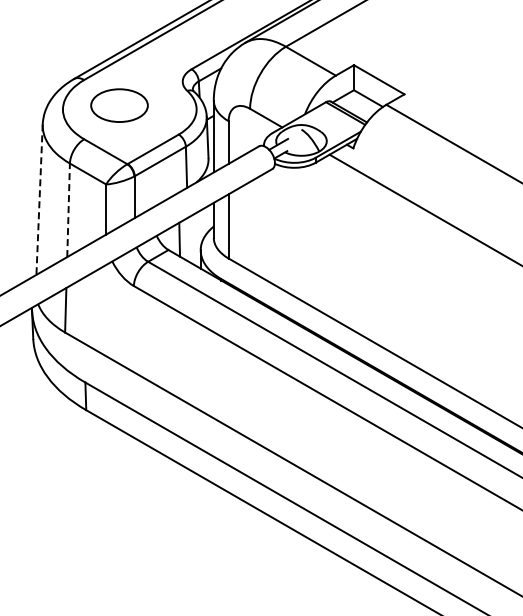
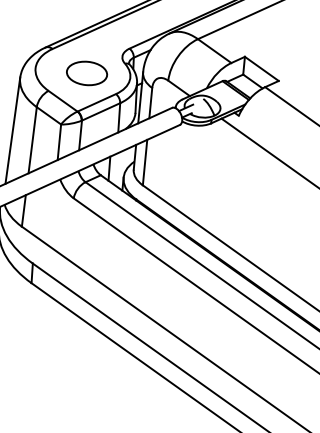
part: (119, 105) -> (87, 73), moved
line: (39, 200) -> (12, 131), dashed -> solid
line: (68, 210) -> (32, 140), dashed -> solid

